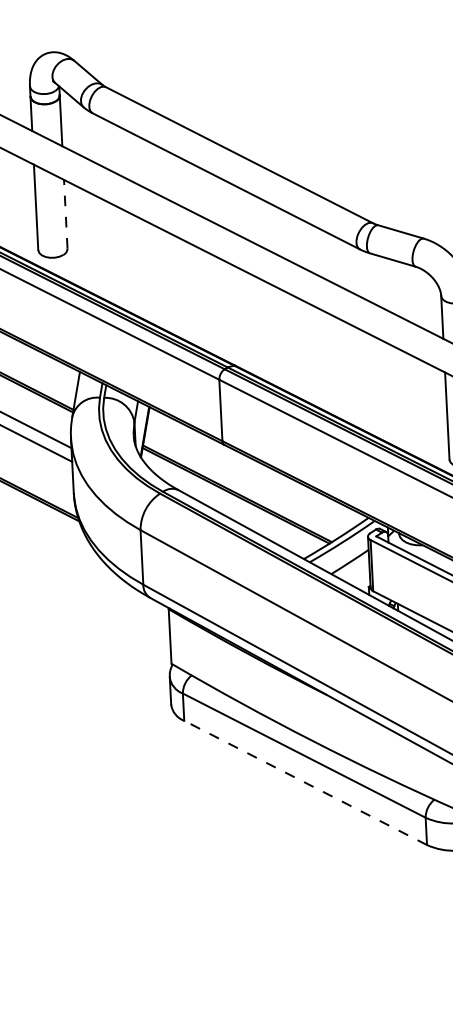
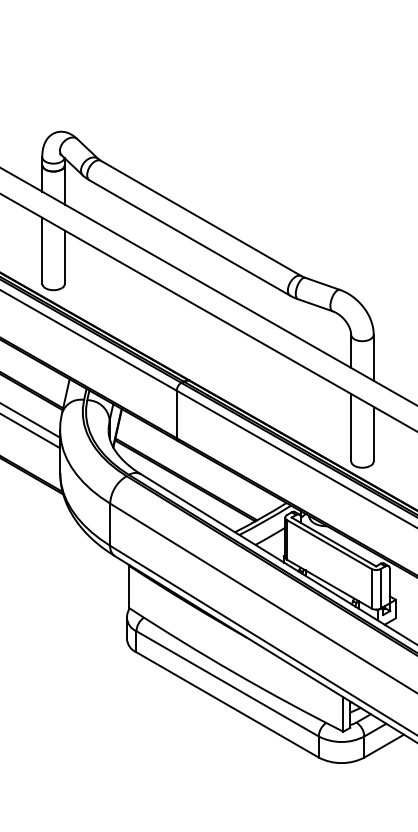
line: (65, 214) -> (64, 257), dashed -> solid
line: (305, 782) -> (227, 704), dashed -> solid

